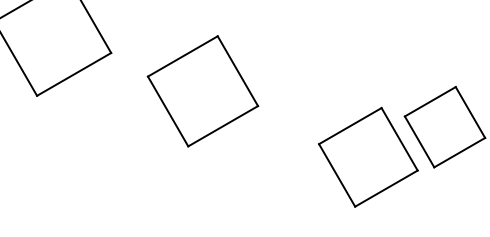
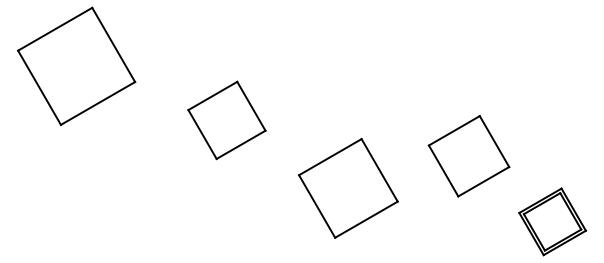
part: (202, 91) -> (226, 120), size x0.7
part: (368, 157) -> (348, 188), moved

